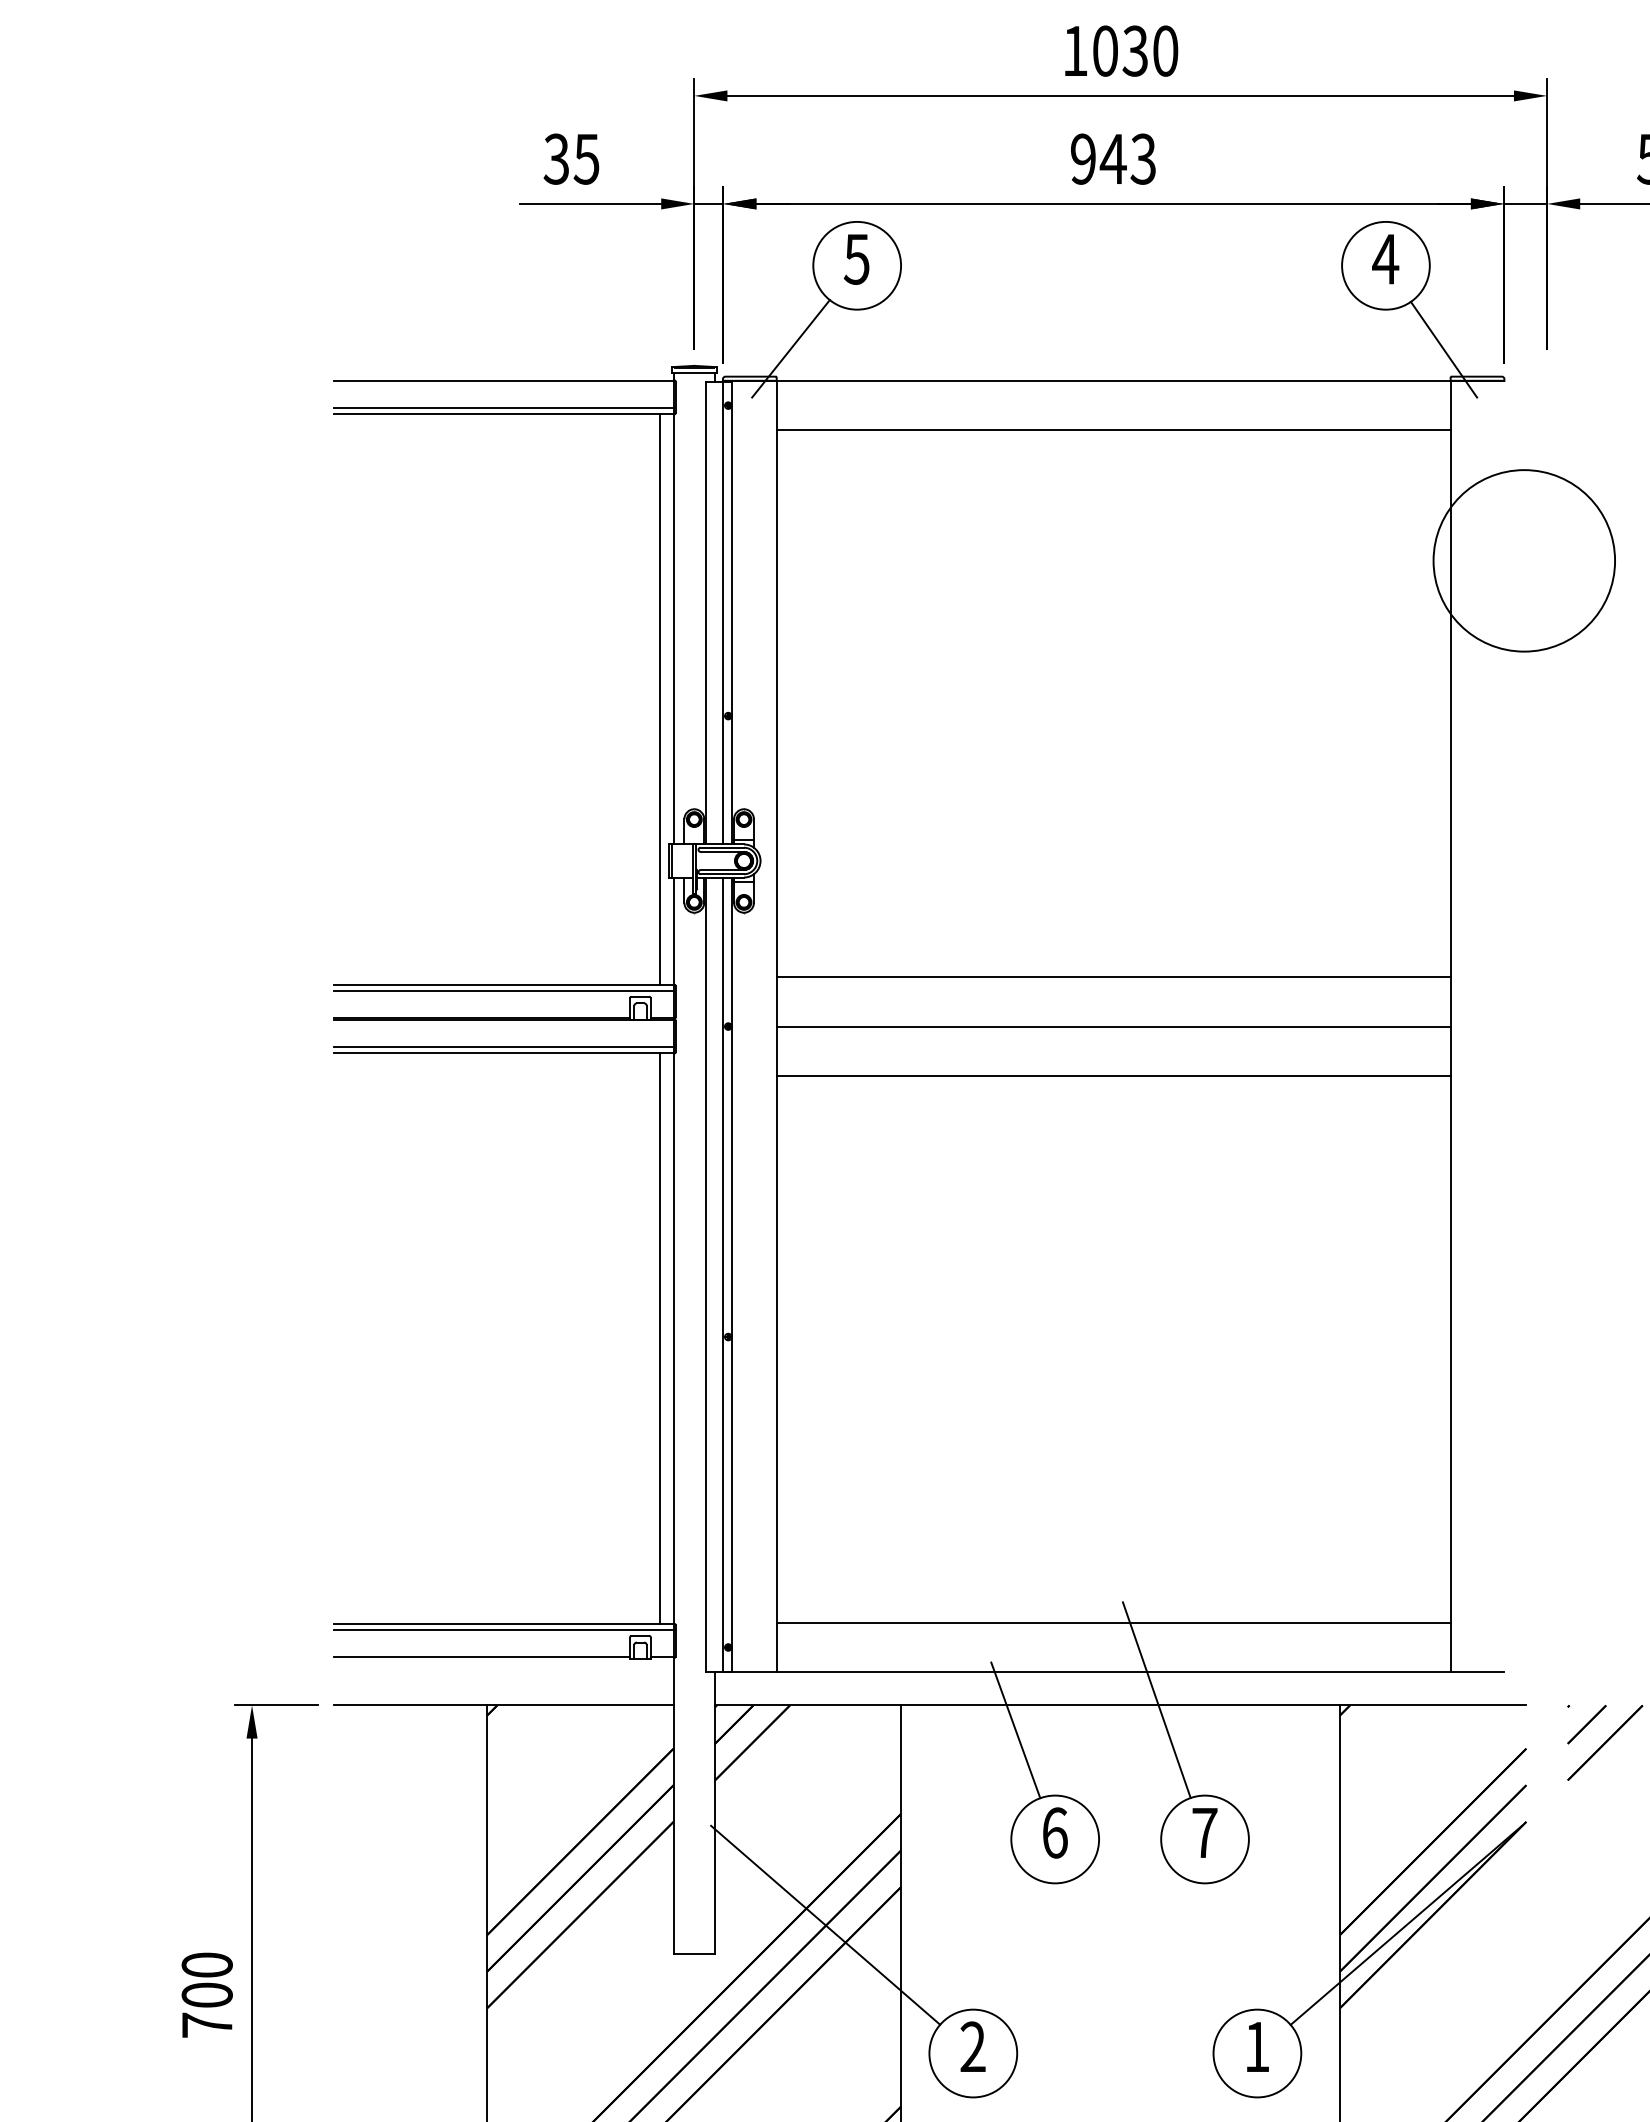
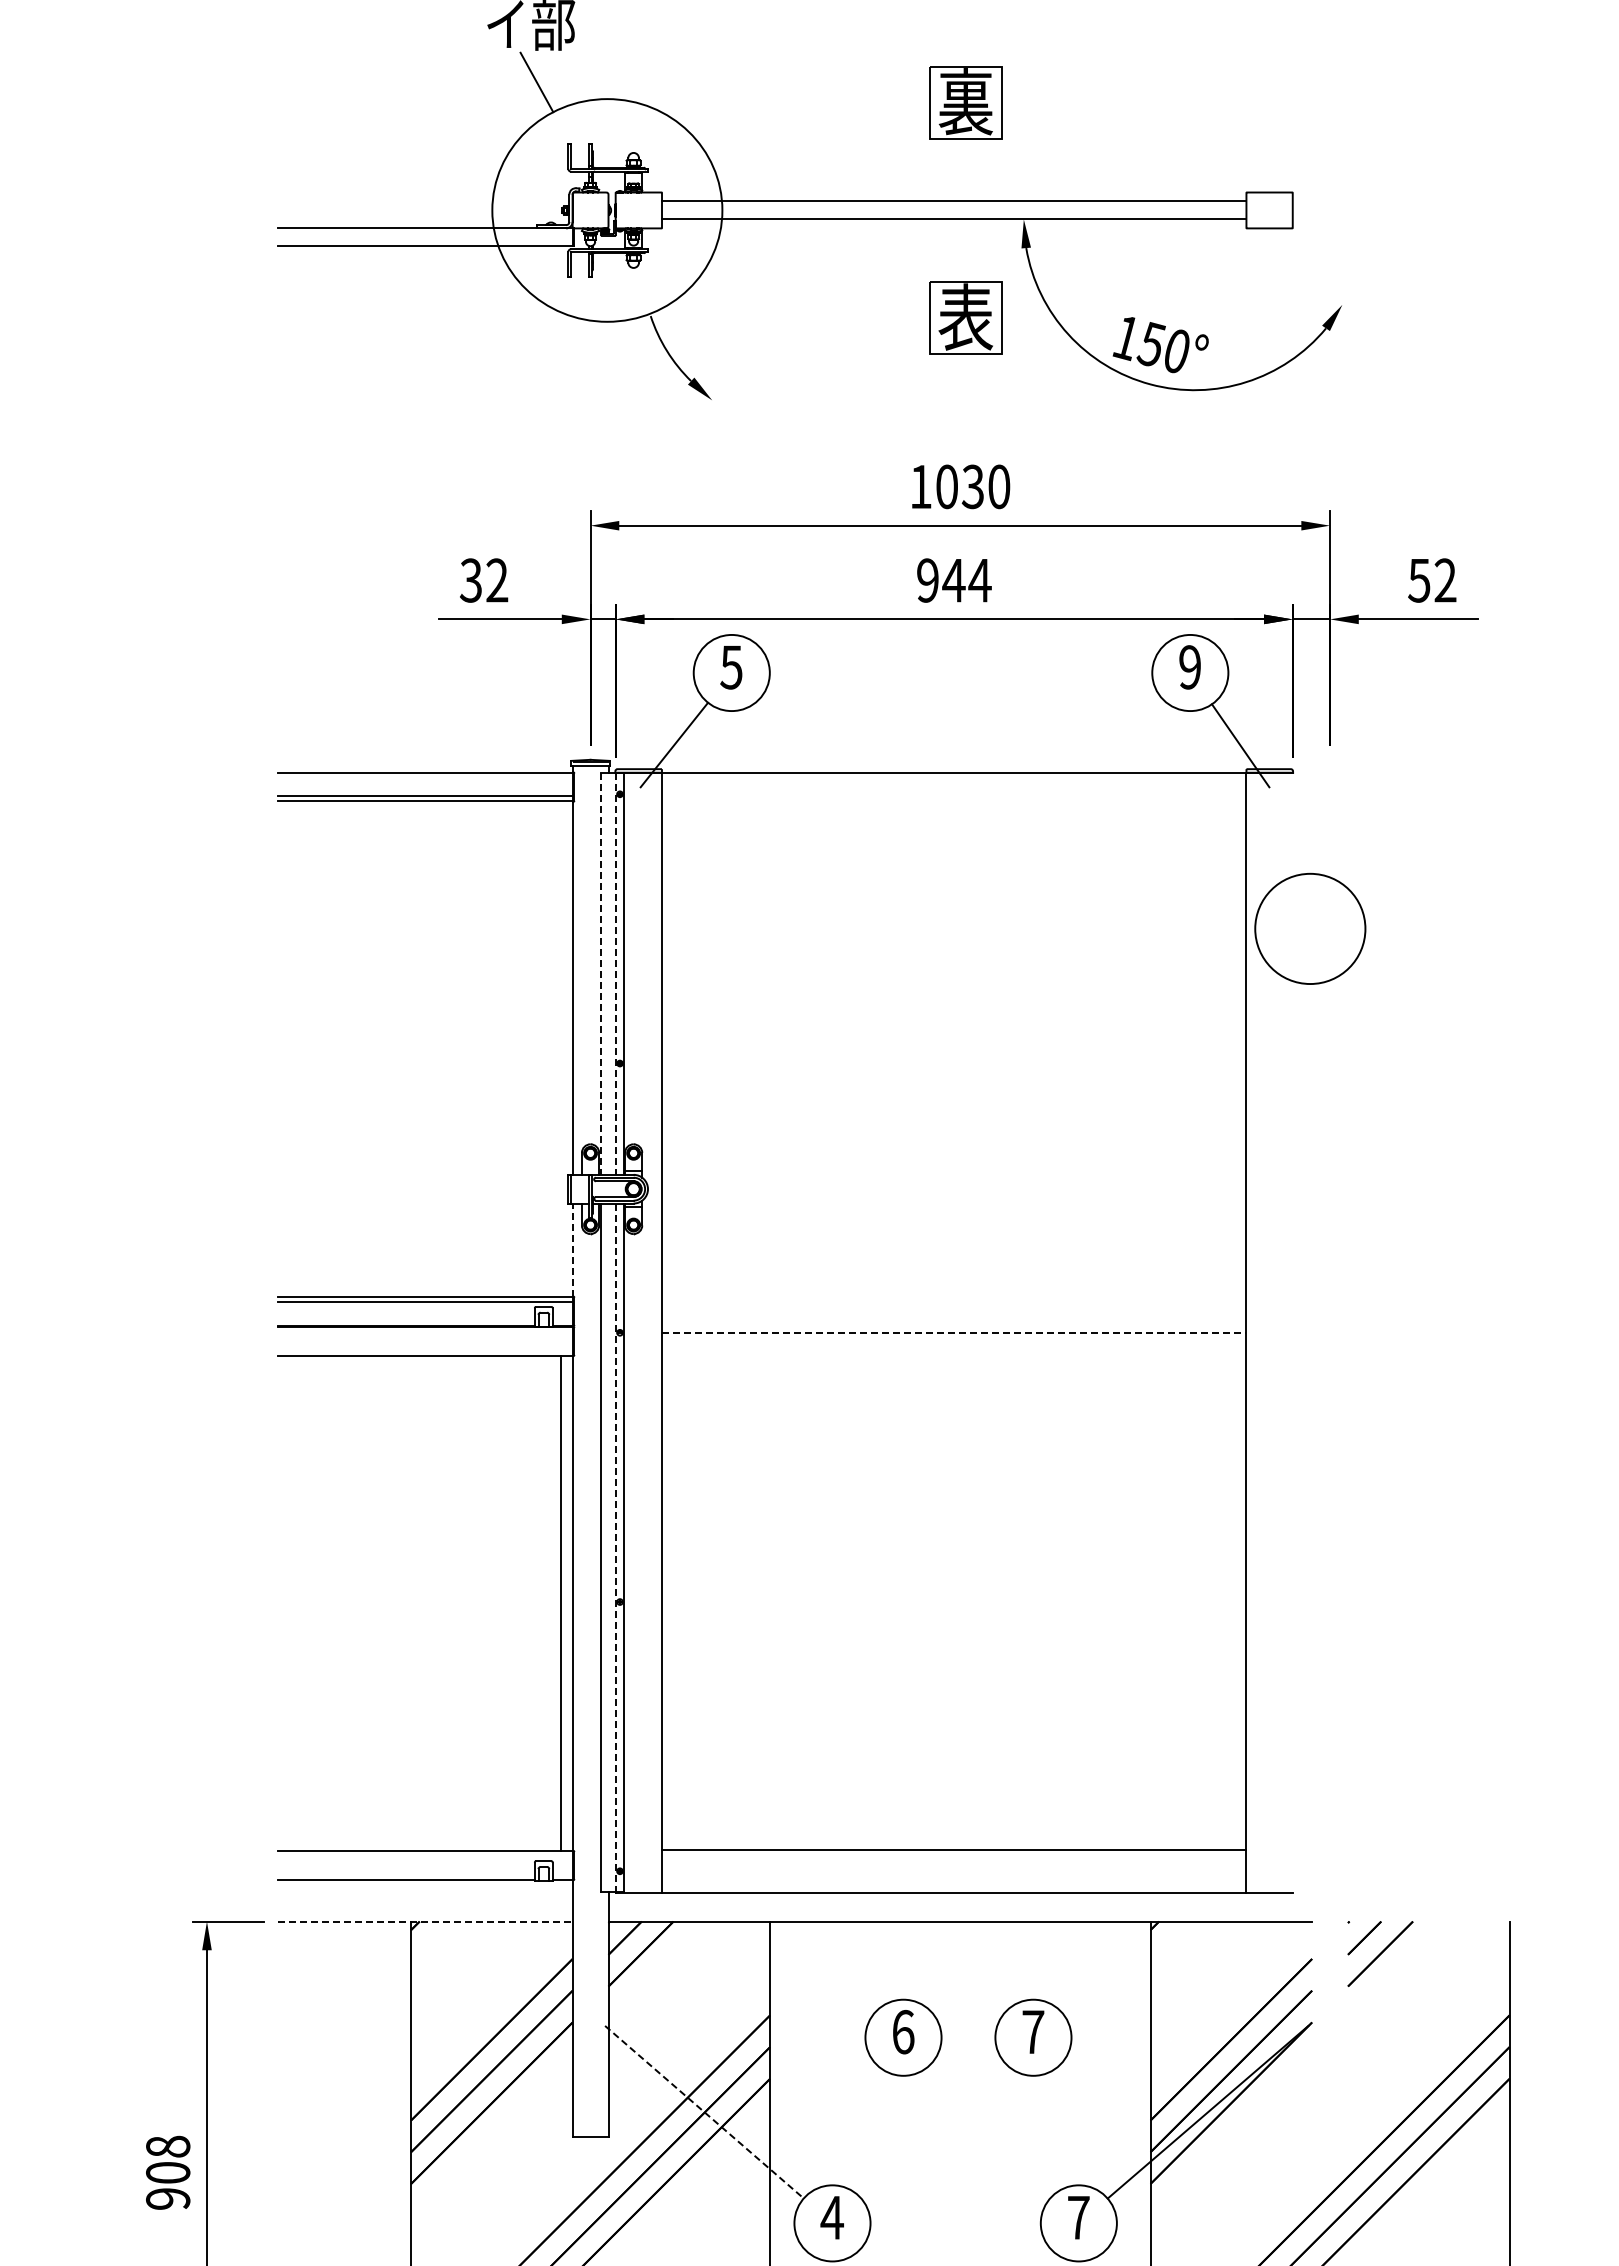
text: (585, 159) -> (496, 580), 35 -> 32
text: (1142, 159) -> (979, 580), 943 -> 944
text: (1384, 259) -> (1189, 667), 4 -> 9
line: (1114, 430) -> (954, 815), removed
circle: (1524, 560) -> (1310, 928), size x0.7
line: (705, 613) -> (600, 974), solid -> dashed
line: (723, 613) -> (615, 974), solid -> dashed
line: (660, 698) -> (561, 1048), removed
line: (674, 930) -> (573, 1249), solid -> dashed
line: (1114, 976) -> (954, 1289), removed
line: (1114, 1026) -> (954, 1332), solid -> dashed
line: (504, 1046) -> (425, 1350), removed
line: (1114, 1075) -> (954, 1375), removed
line: (723, 1275) -> (615, 1548), solid -> dashed
line: (504, 1630) -> (425, 1856), removed
line: (1156, 1699) -> (991, 1916), removed
line: (504, 1705) -> (425, 1921), solid -> dashed
line: (1015, 1729) -> (869, 1942), removed
line: (825, 1925) -> (704, 2112), solid -> dashed
text: (207, 1994) -> (168, 2172), 700 -> 908
text: (972, 2046) -> (831, 2217), 2 -> 4
text: (1256, 2046) -> (1078, 2217), 1 -> 7

